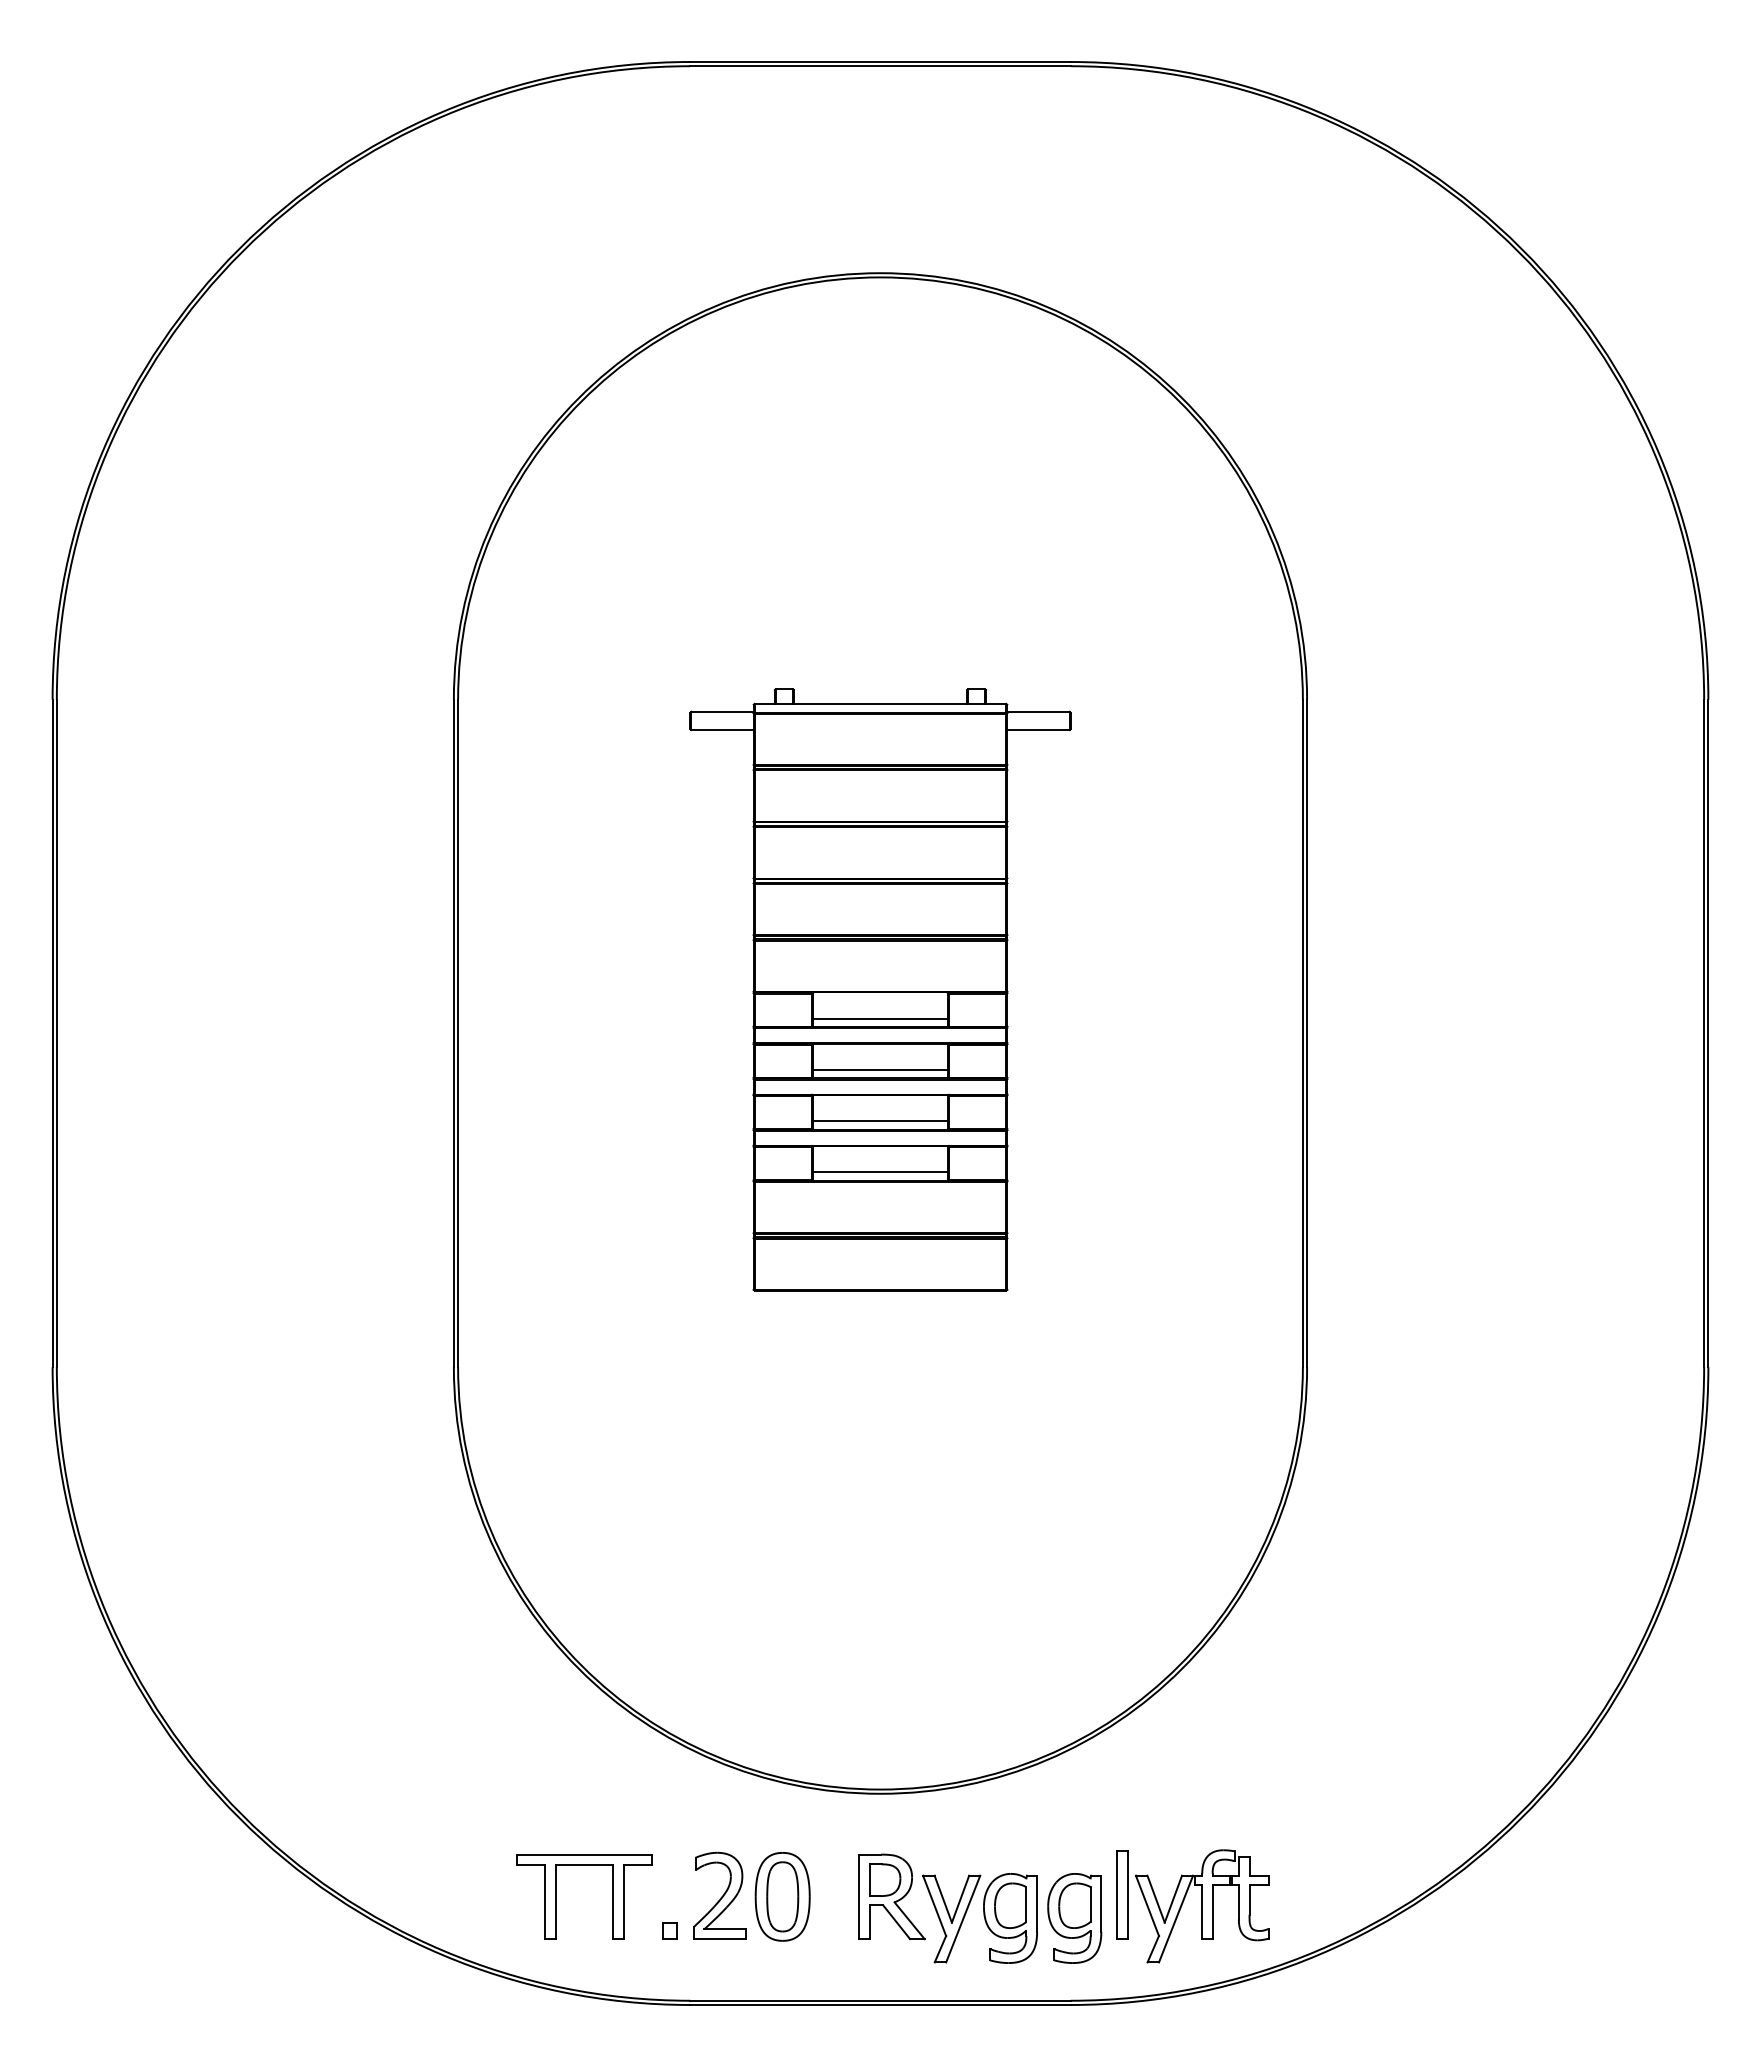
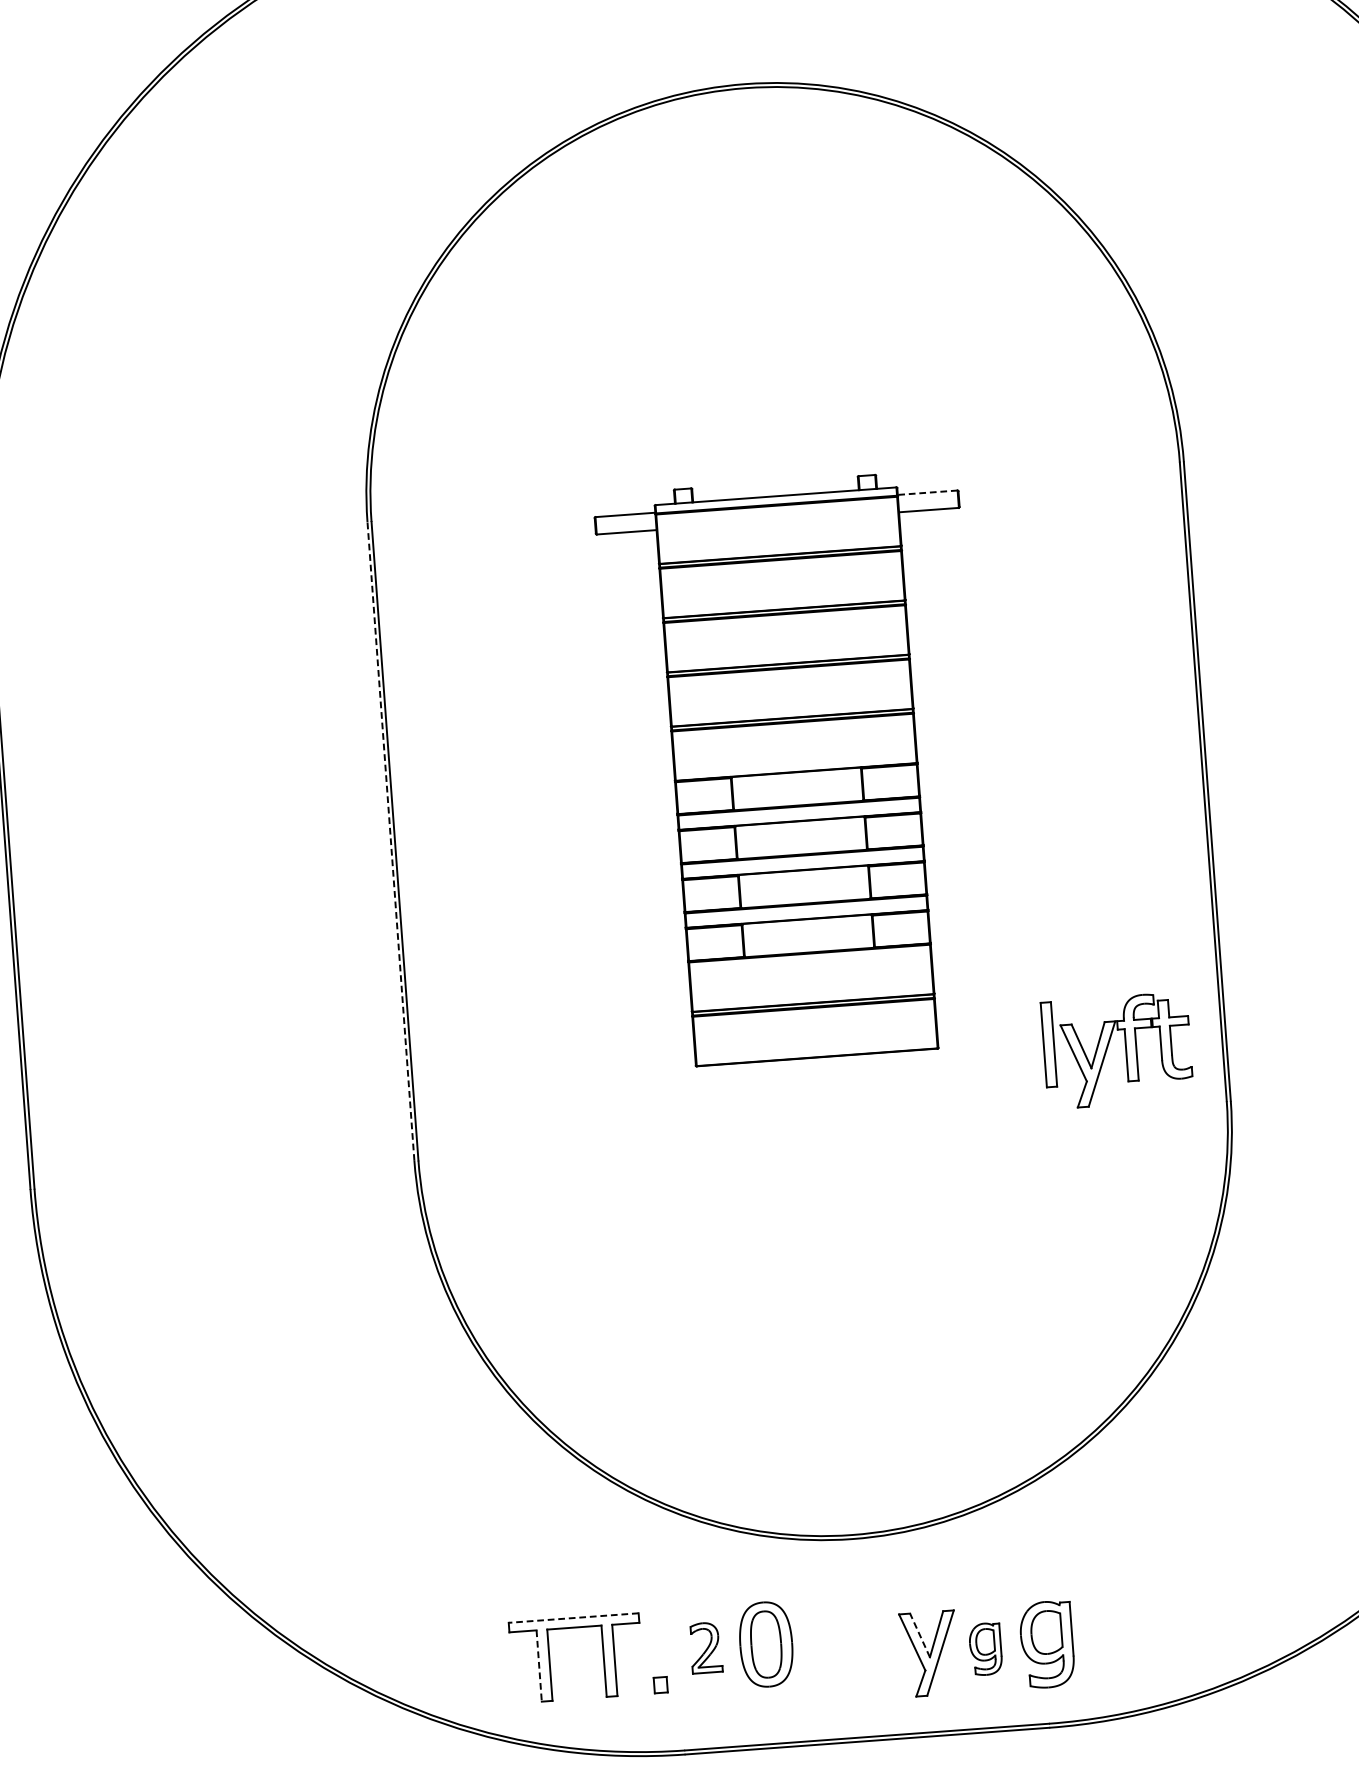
line: (1037, 711) -> (926, 492), solid -> dashed
line: (880, 1018) -> (798, 797), removed
line: (453, 1033) -> (390, 841), solid -> dashed
line: (880, 1069) -> (801, 846), removed
line: (880, 1120) -> (805, 894), removed
line: (880, 1172) -> (808, 944), removed
line: (584, 1854) -> (573, 1617), solid -> dashed
part: (719, 1895) -> (705, 1647), size x0.6
part: (891, 1896) -> (870, 1636), removed
line: (943, 1898) -> (920, 1634), solid -> dashed
line: (545, 1902) -> (539, 1666), solid -> dashed
part: (1201, 1906) -> (1125, 1050), moved
part: (1010, 1918) -> (985, 1649), size x0.6

